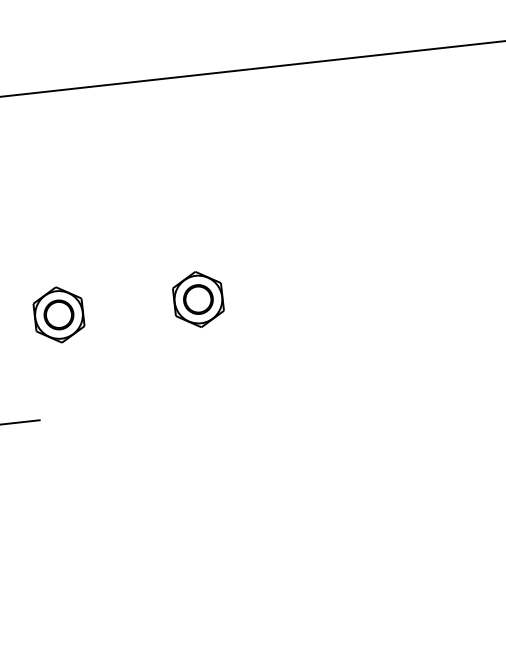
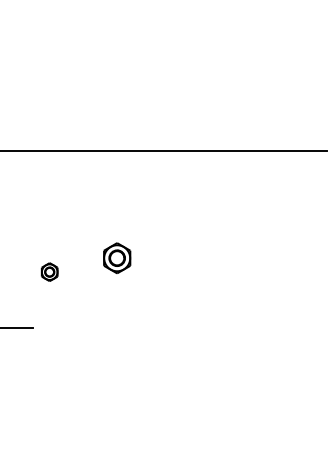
part: (198, 298) -> (117, 257), moved
part: (58, 313) -> (49, 271), size x0.6

